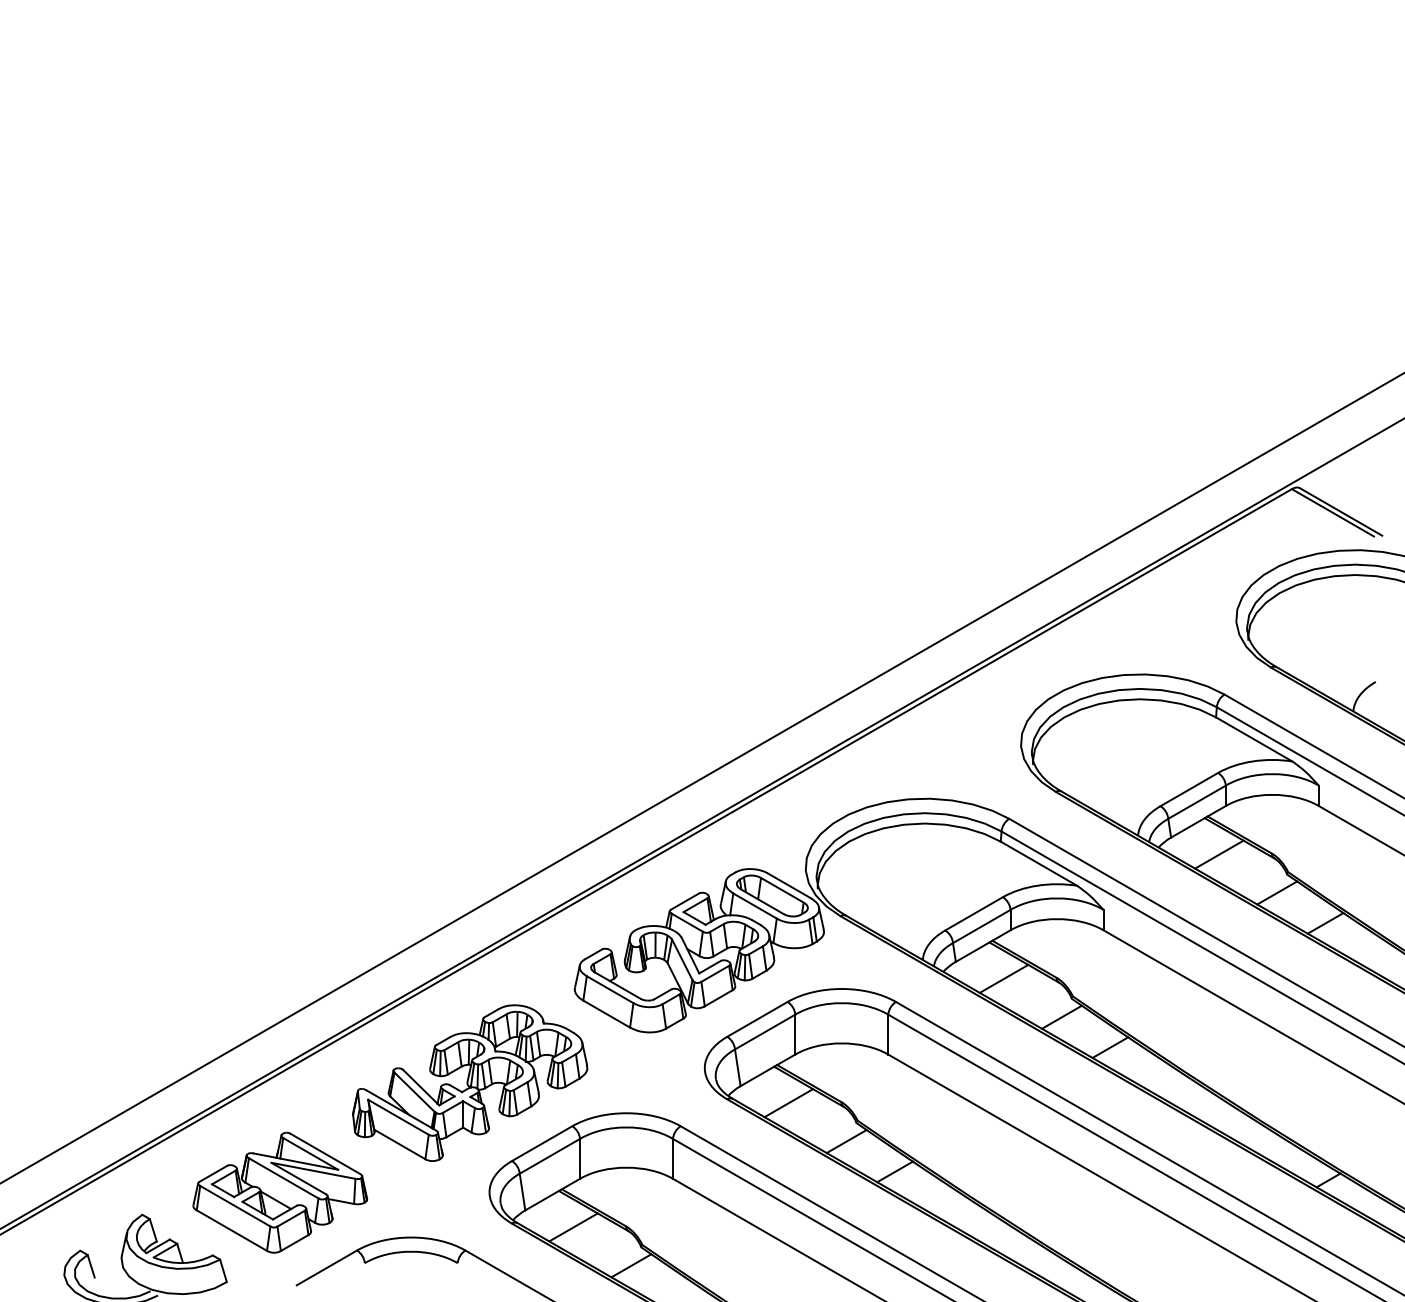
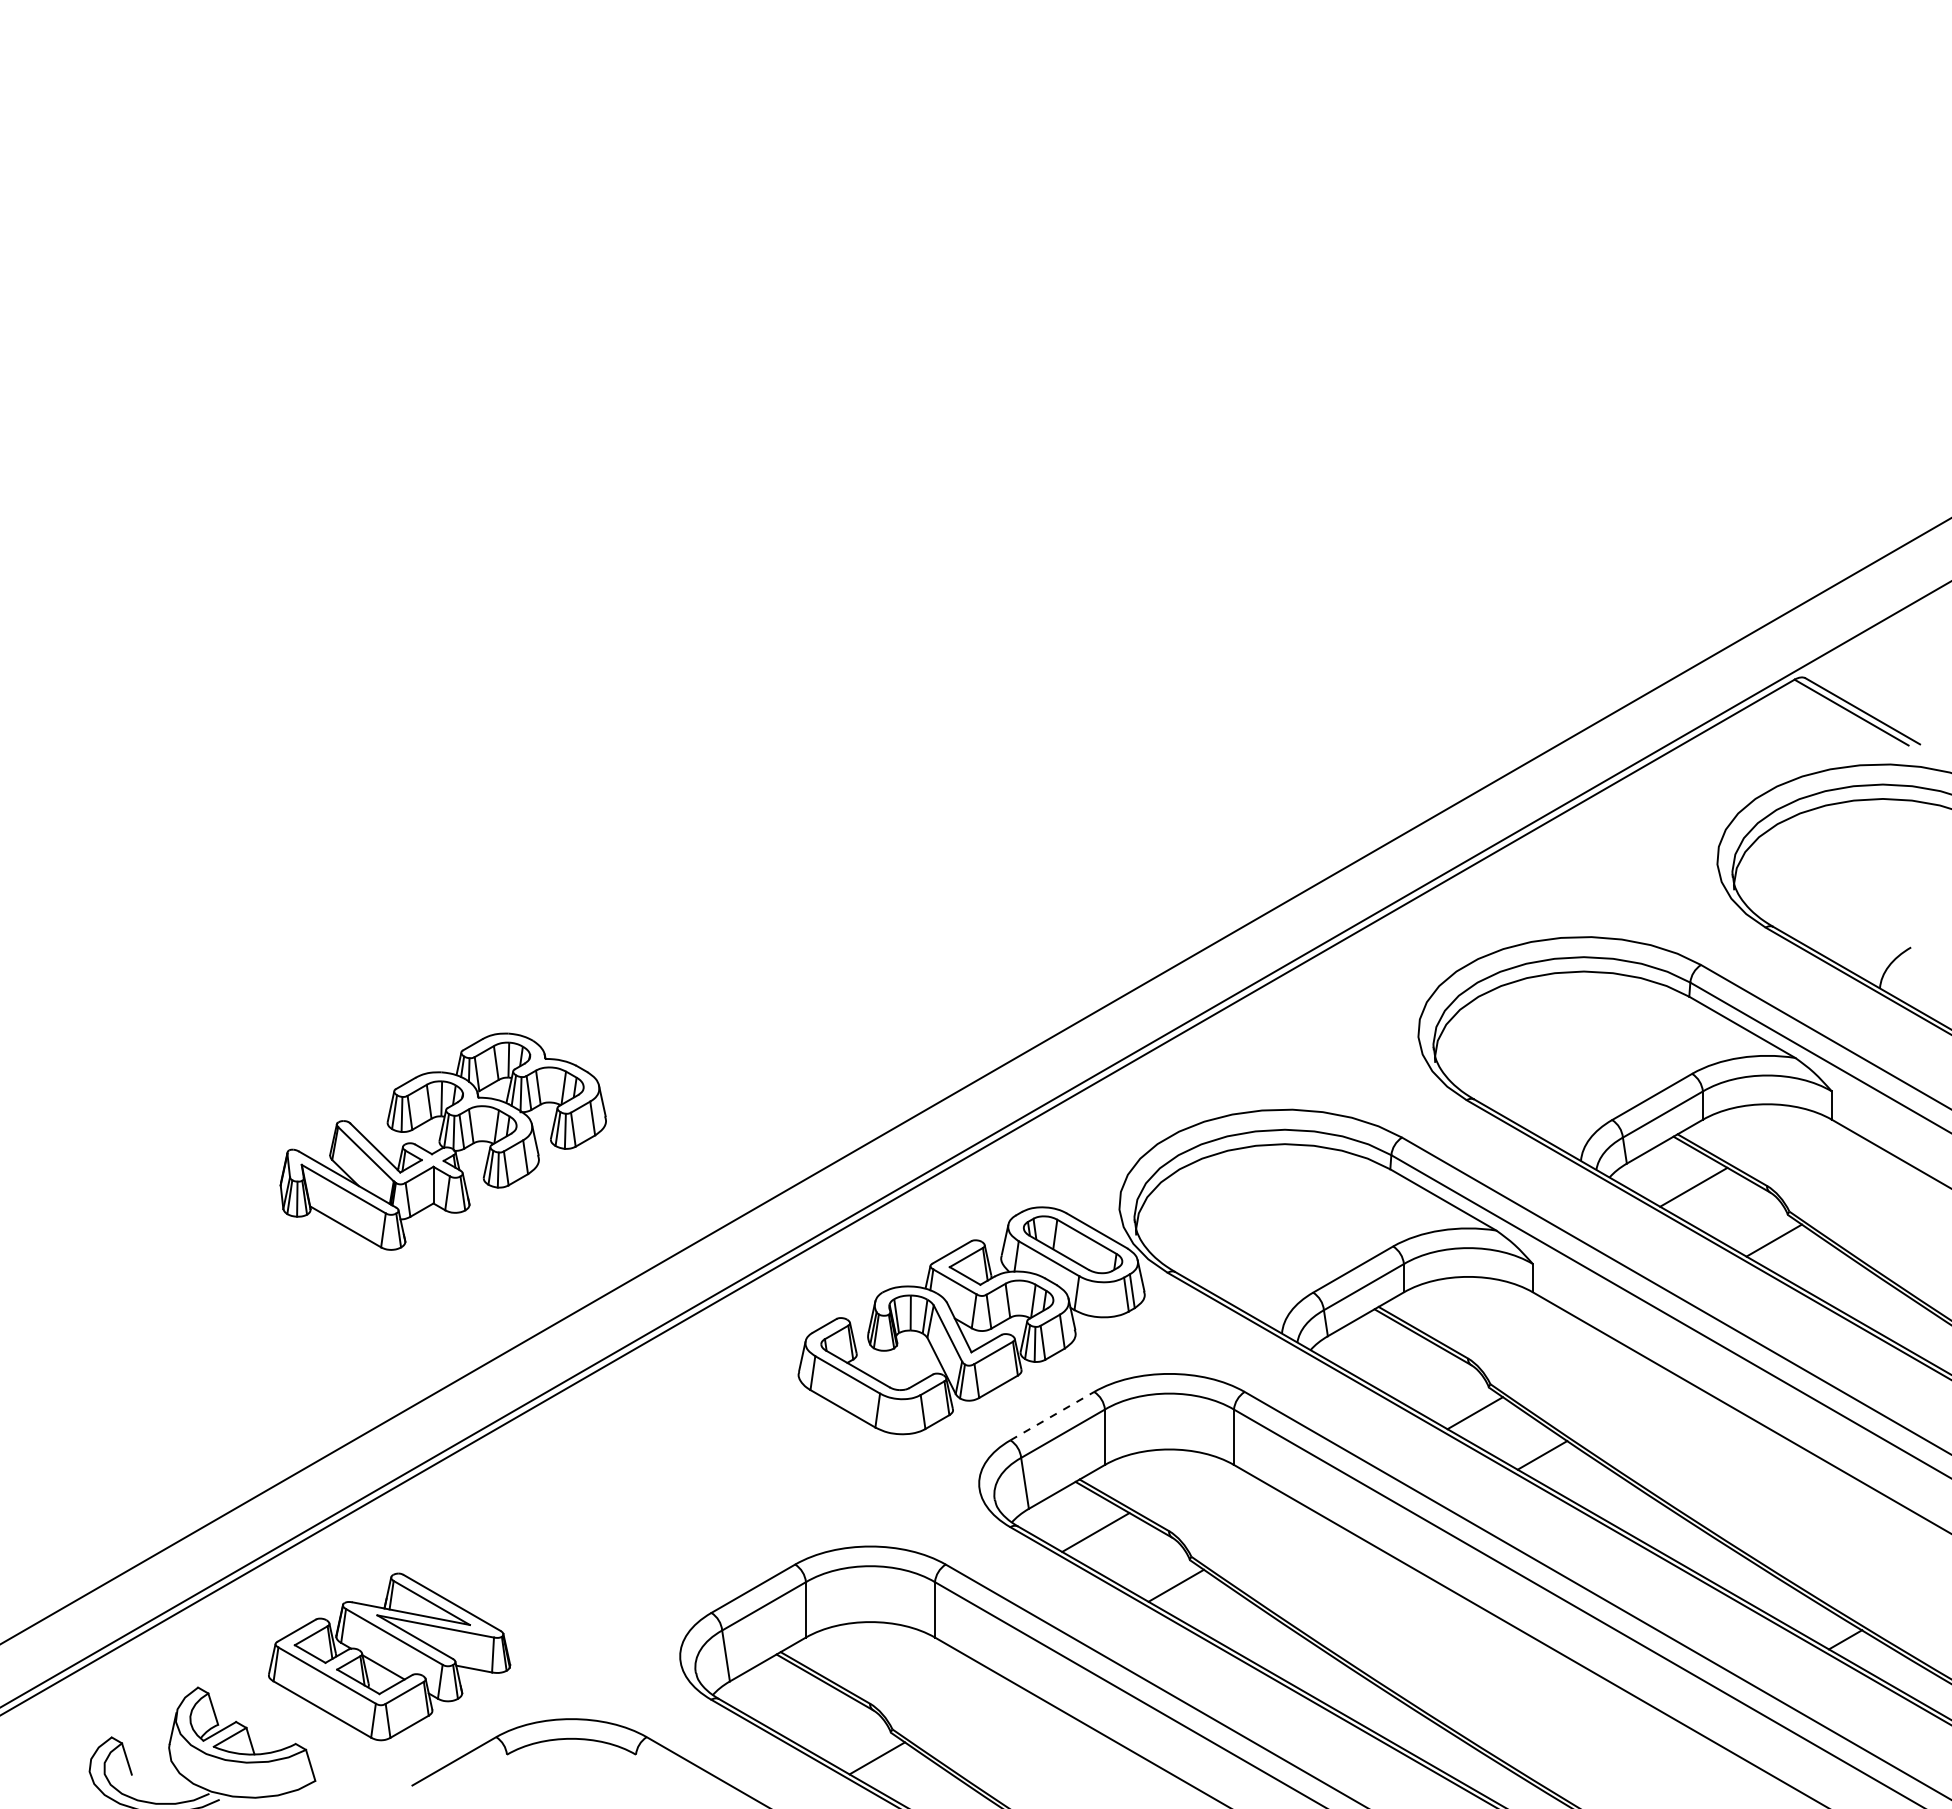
line: (1325, 923) -> (1841, 1282), removed
line: (1003, 978) -> (1394, 1359), removed
line: (757, 1018) -> (1052, 1415), solid -> dashed
part: (469, 1083) -> (442, 1141), moved
line: (895, 1171) -> (1243, 1627), removed
line: (573, 1227) -> (796, 1704), removed

